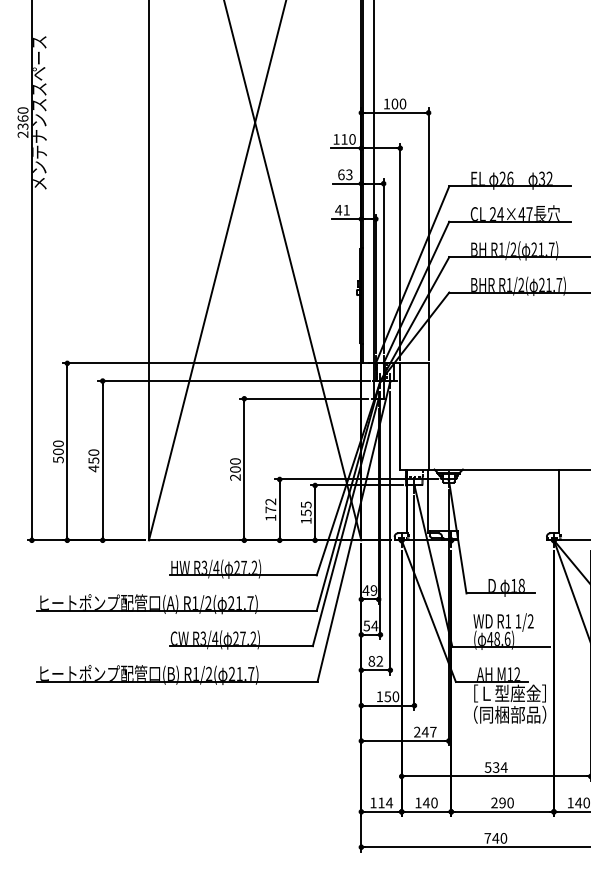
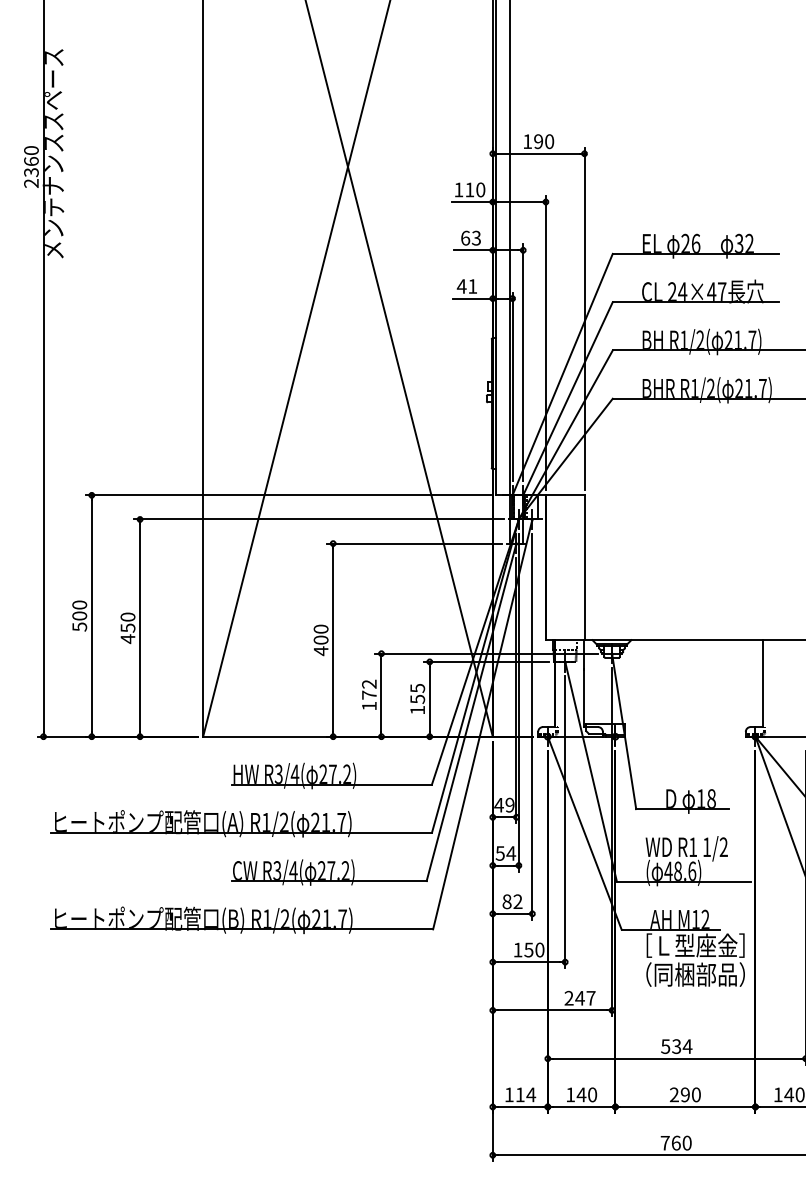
text: (394, 103) -> (538, 140), 100 -> 190
text: (235, 477) -> (321, 651), 200 -> 400
text: (495, 838) -> (675, 1143), 740 -> 760

